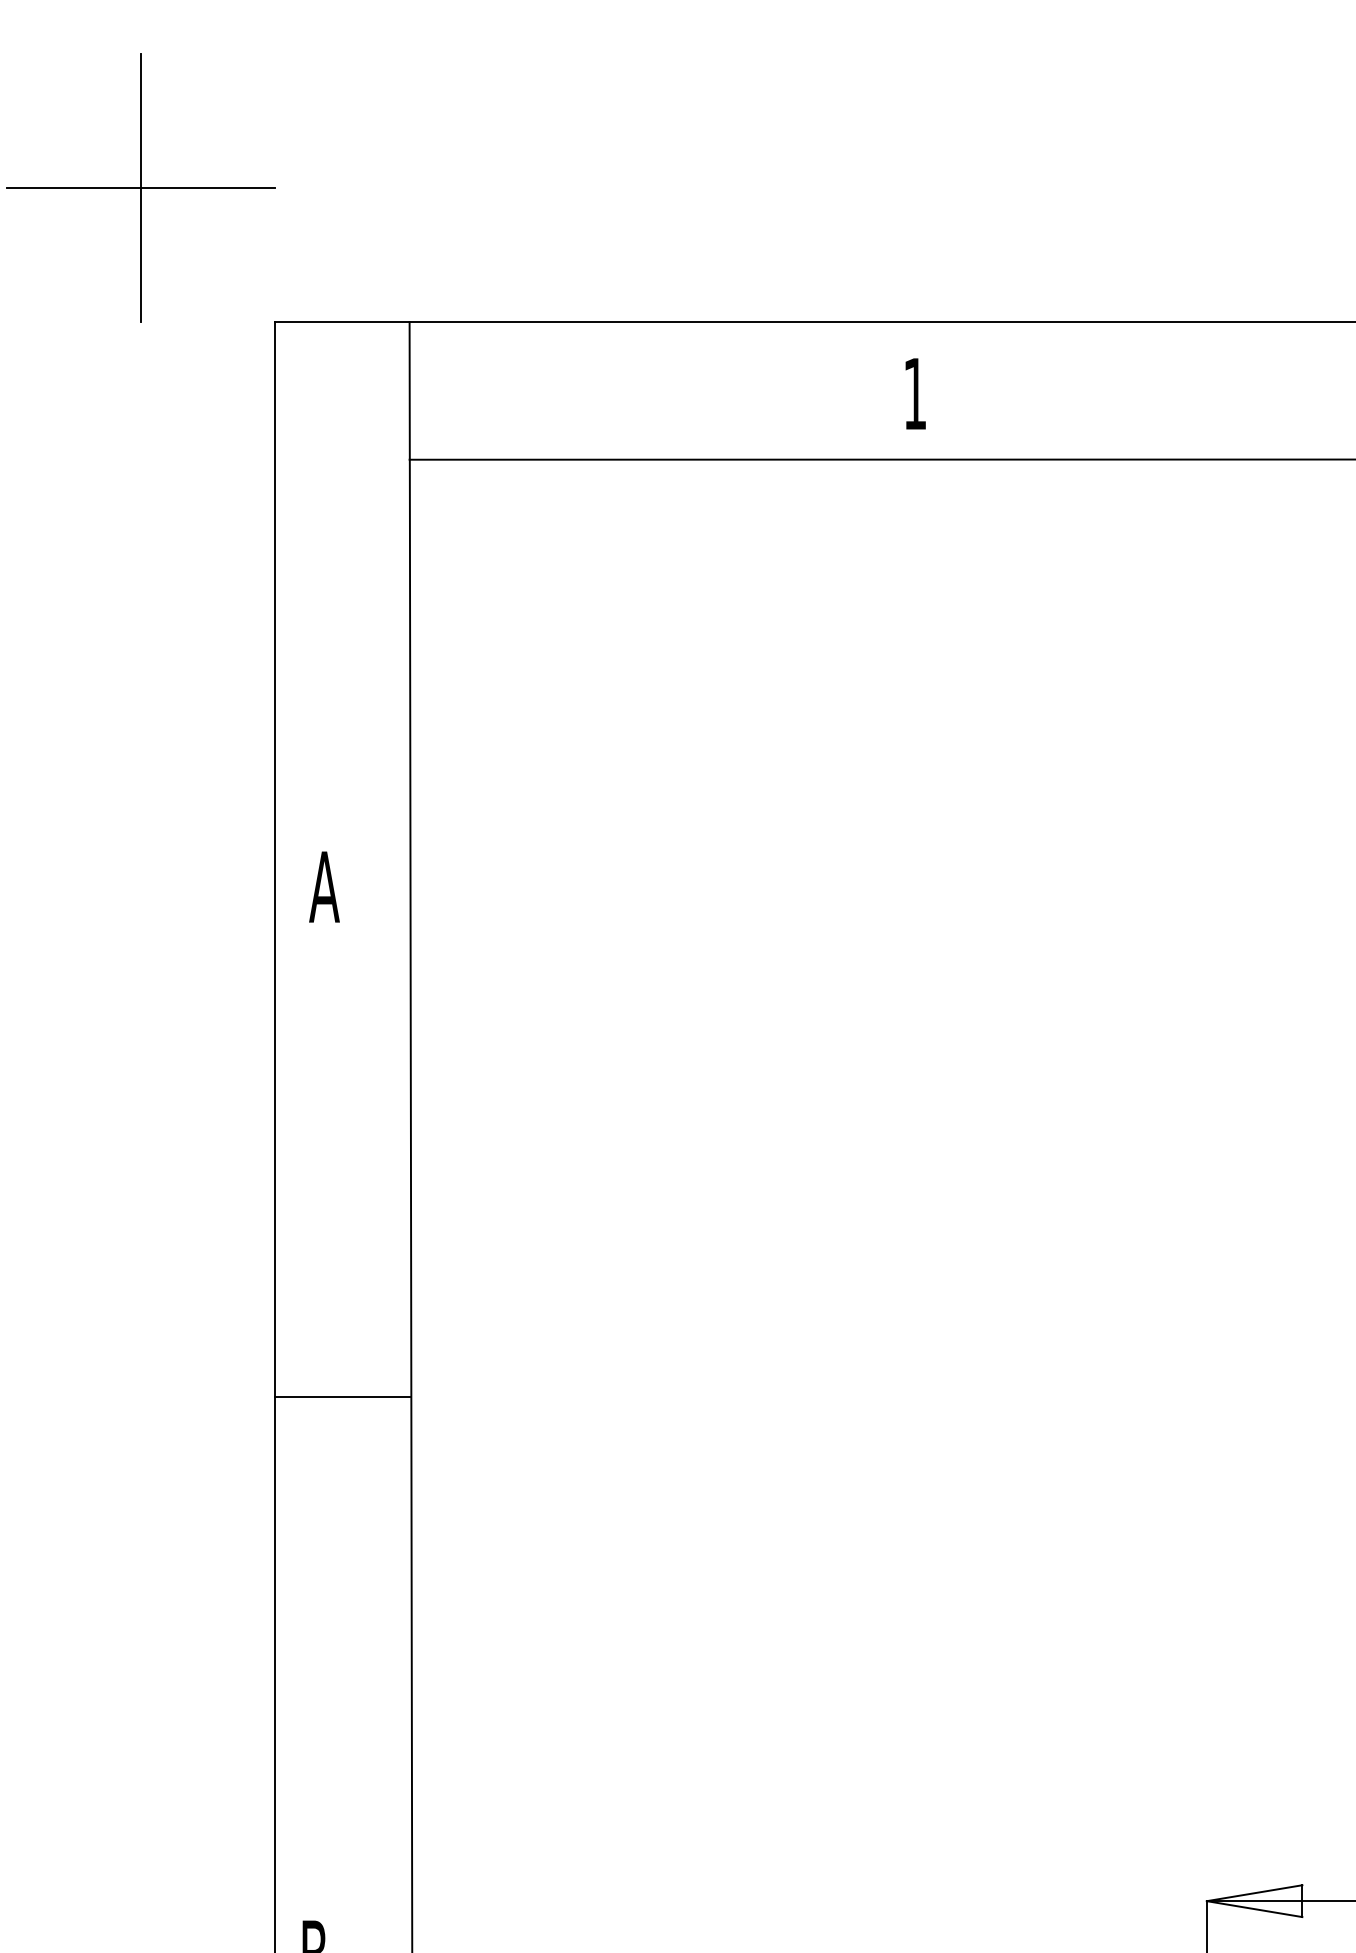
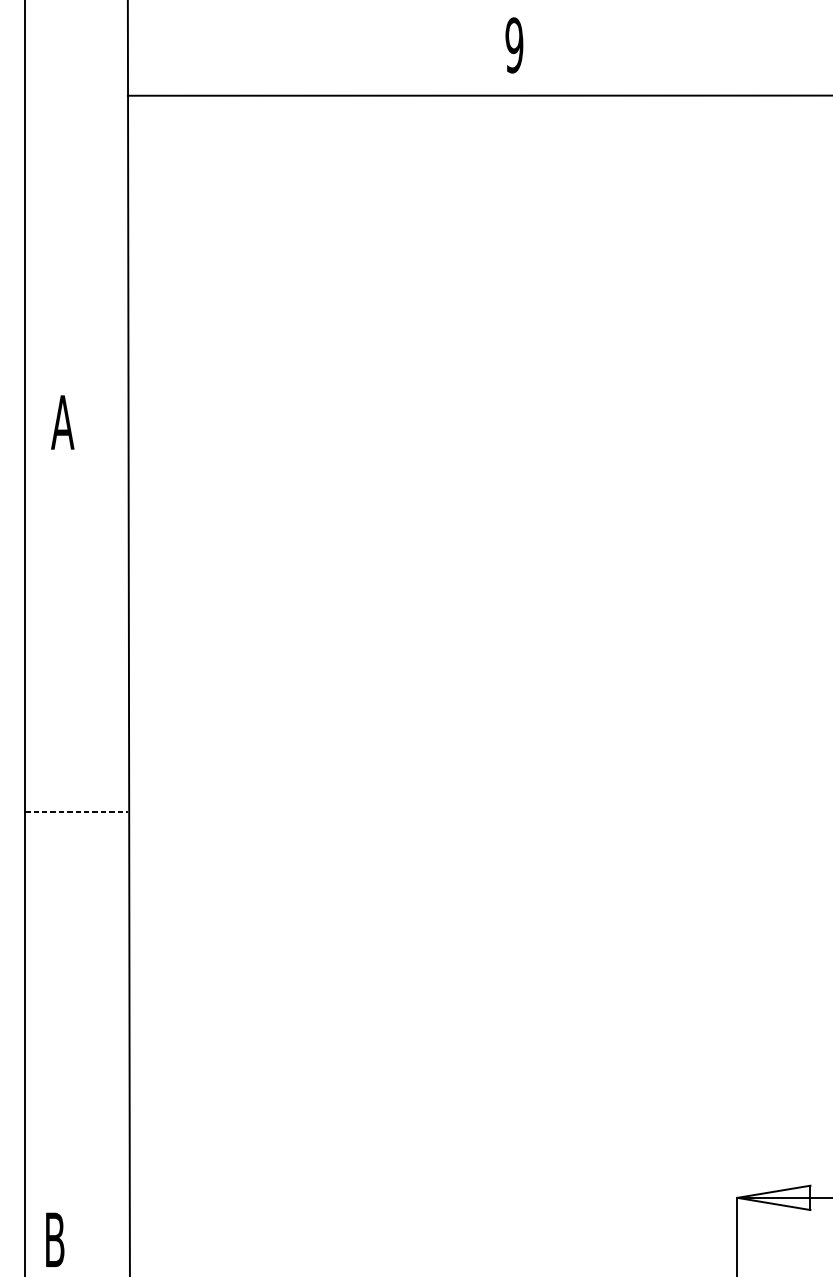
text: (914, 393) -> (513, 45), 1 -> 9
line: (342, 1396) -> (76, 812), solid -> dashed

